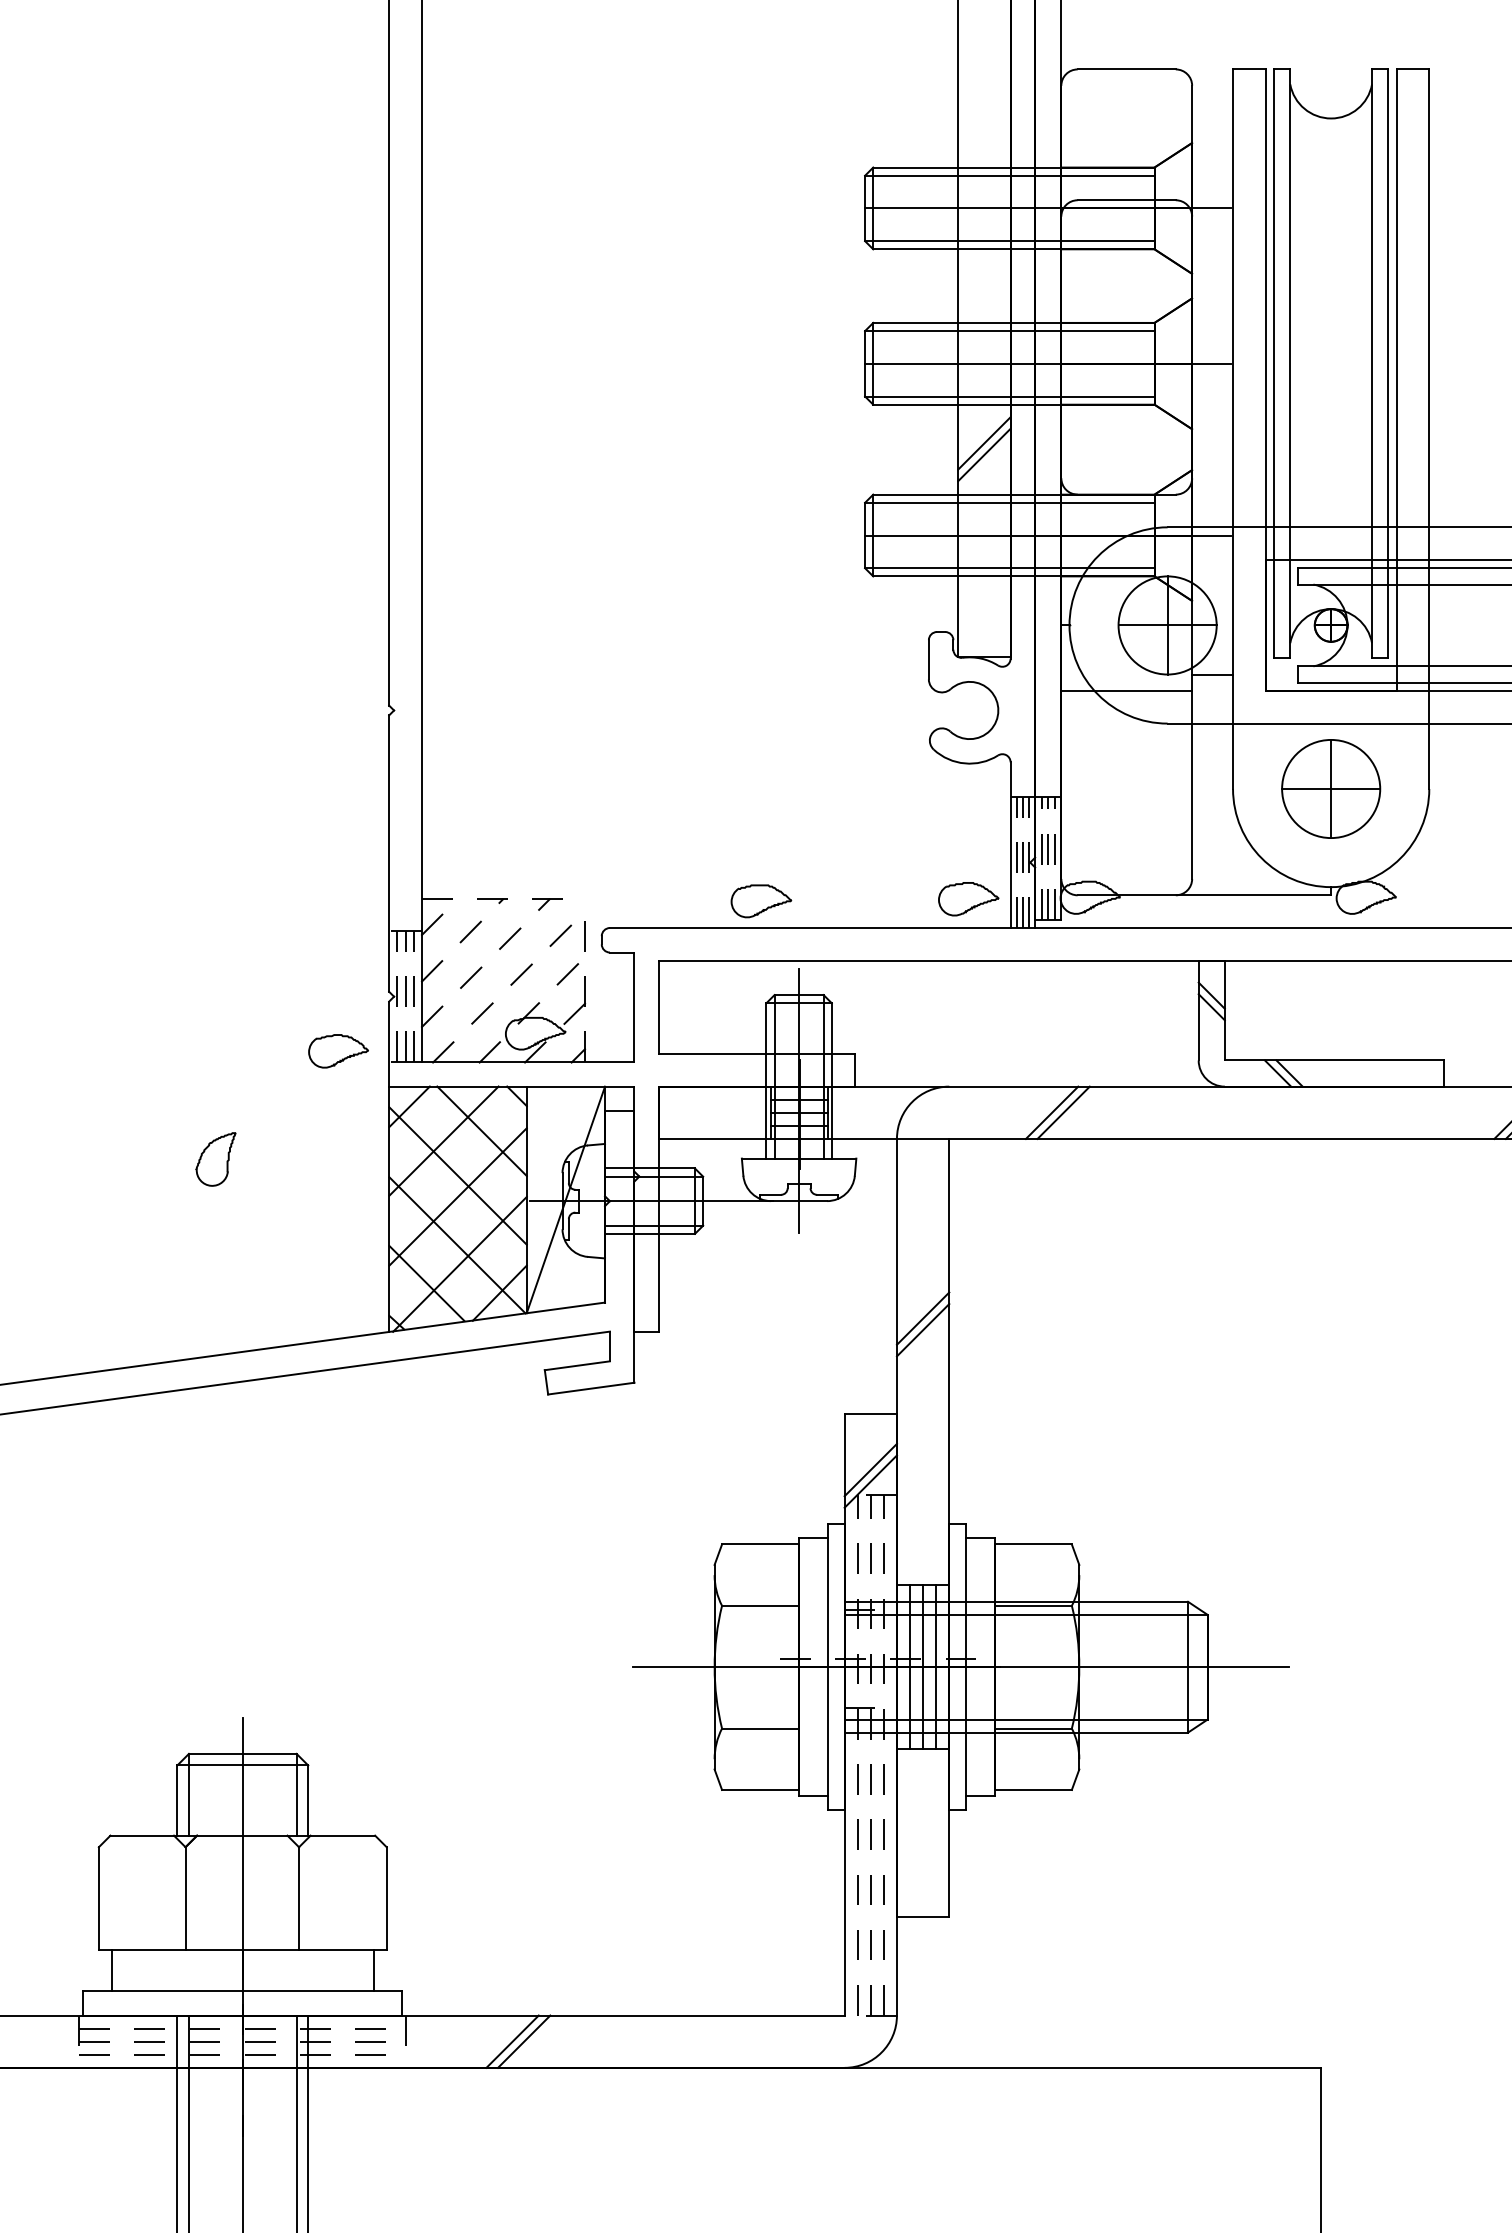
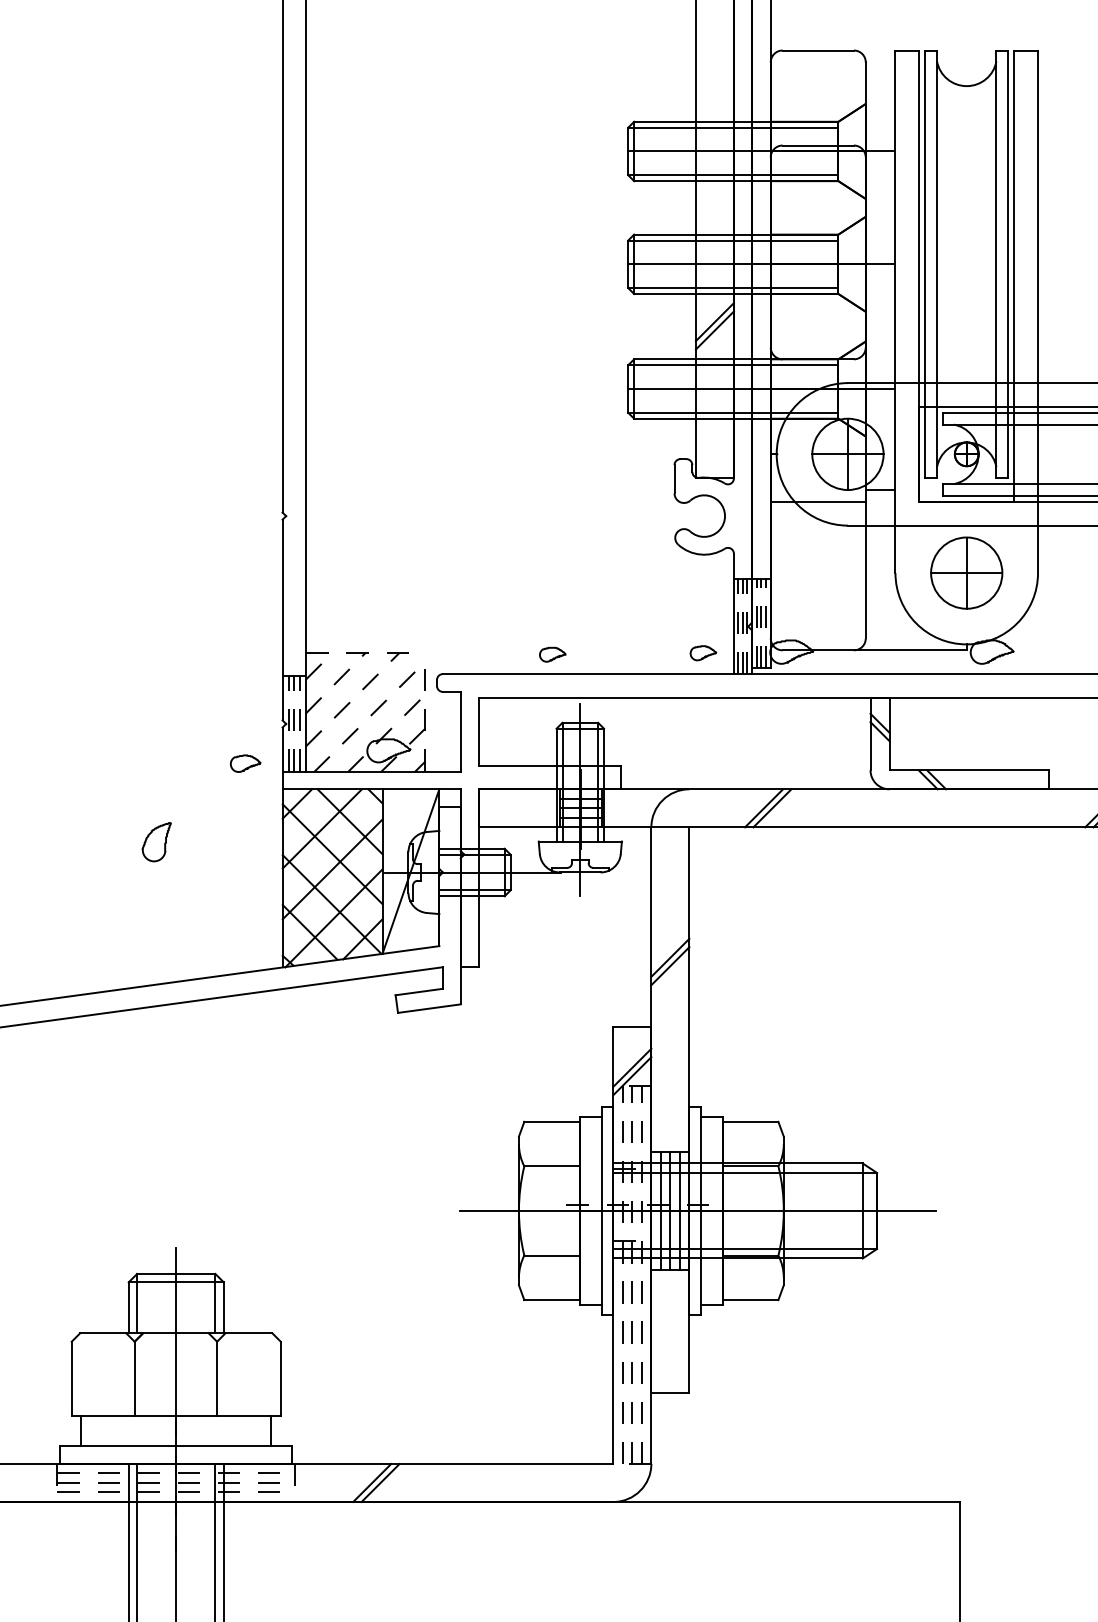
part: (968, 899) -> (703, 653), size x0.6
part: (761, 901) -> (552, 654), size x0.6
part: (338, 1051) -> (245, 763), size x0.7

